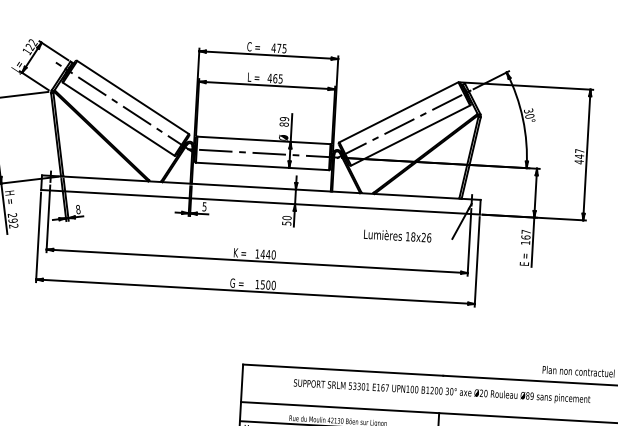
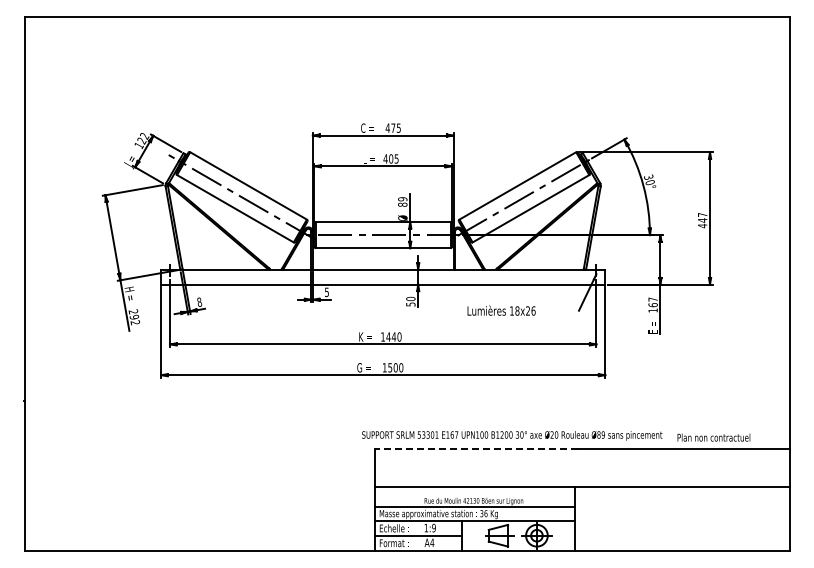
text: (275, 78) -> (391, 158), 465 -> 405
text: (397, 235) -> (501, 310), moved
line: (342, 370) -> (475, 449), solid -> dashed
text: (442, 391) -> (512, 435), moved

